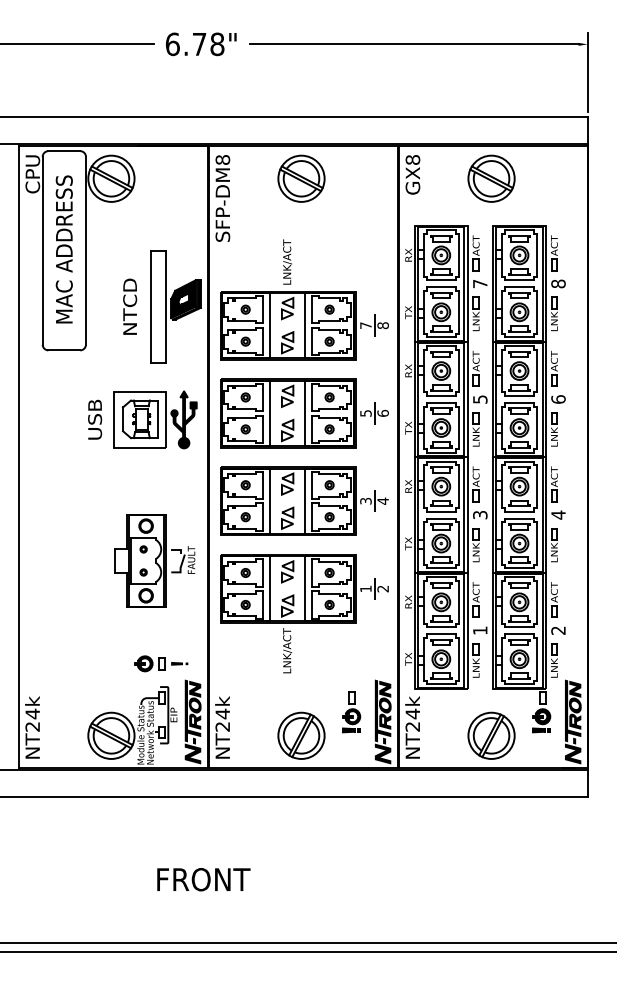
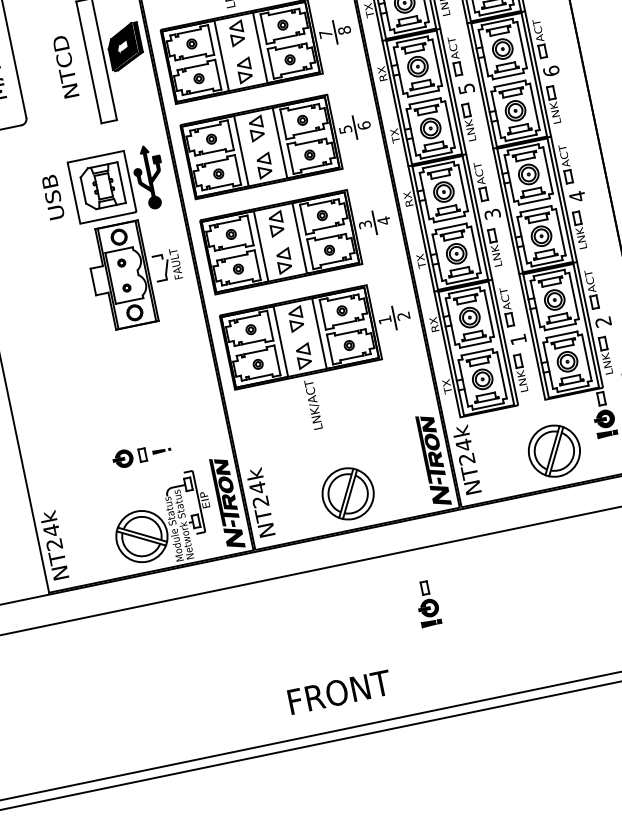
part: (154, 560) -> (136, 272), moved
part: (161, 663) -> (142, 454), moved
part: (351, 712) -> (427, 603), moved
text: (203, 879) -> (339, 692), moved

